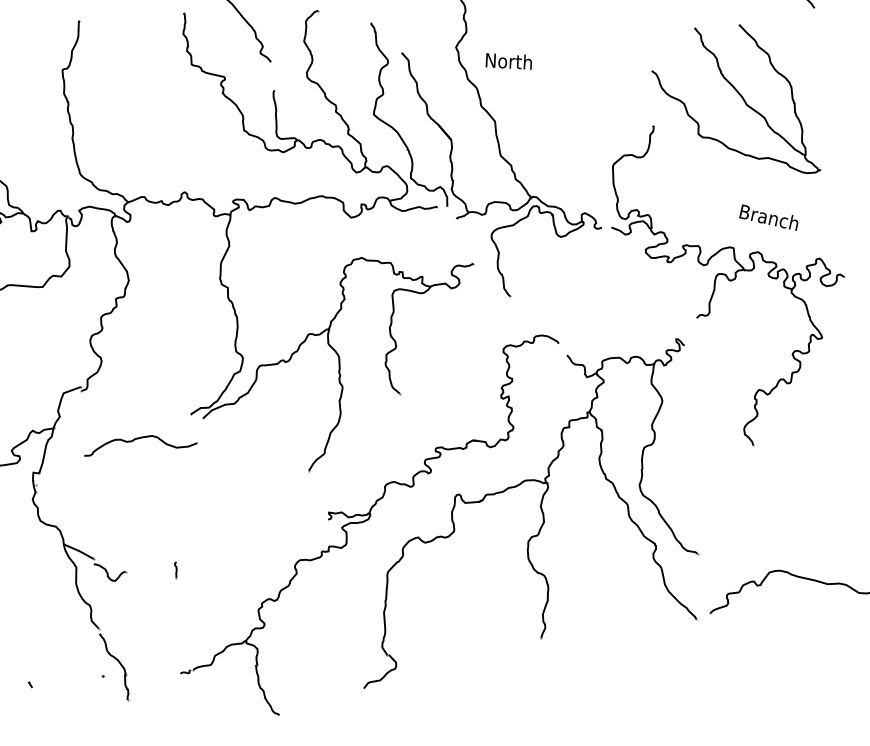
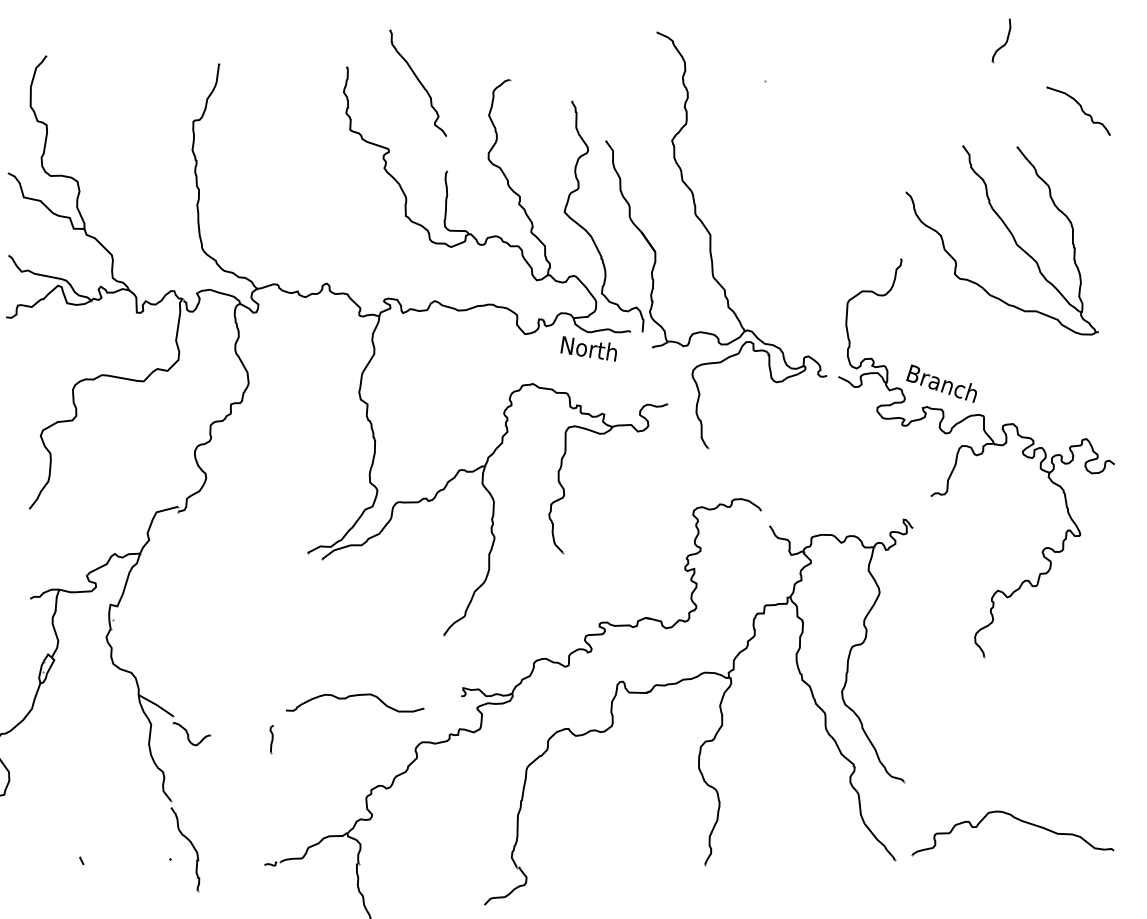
text: (508, 61) -> (588, 348), moved
text: (768, 217) -> (941, 383), moved
curve: (140, 438) -> (355, 696), moved
part: (176, 570) -> (271, 739), size x1.43

